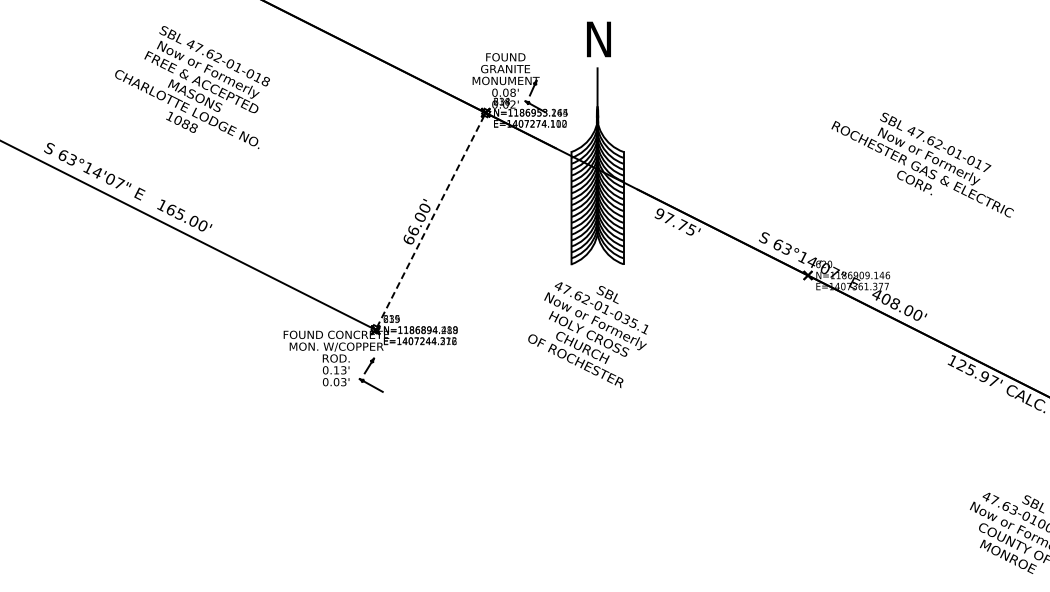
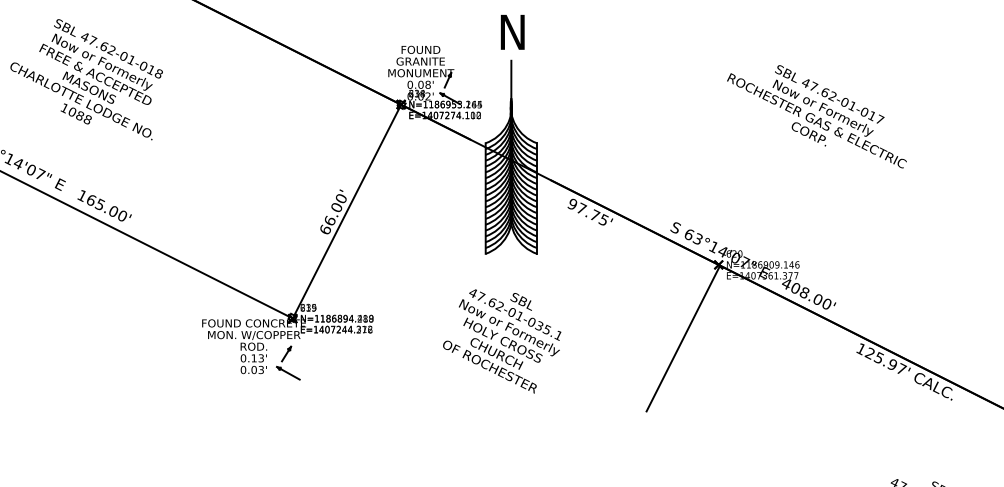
text: (192, 87) -> (86, 79), moved
text: (922, 164) -> (816, 116), moved
line: (430, 221) -> (346, 211), dashed -> solid
text: (588, 334) -> (502, 340), moved
line: (771, 350) -> (682, 338), added

